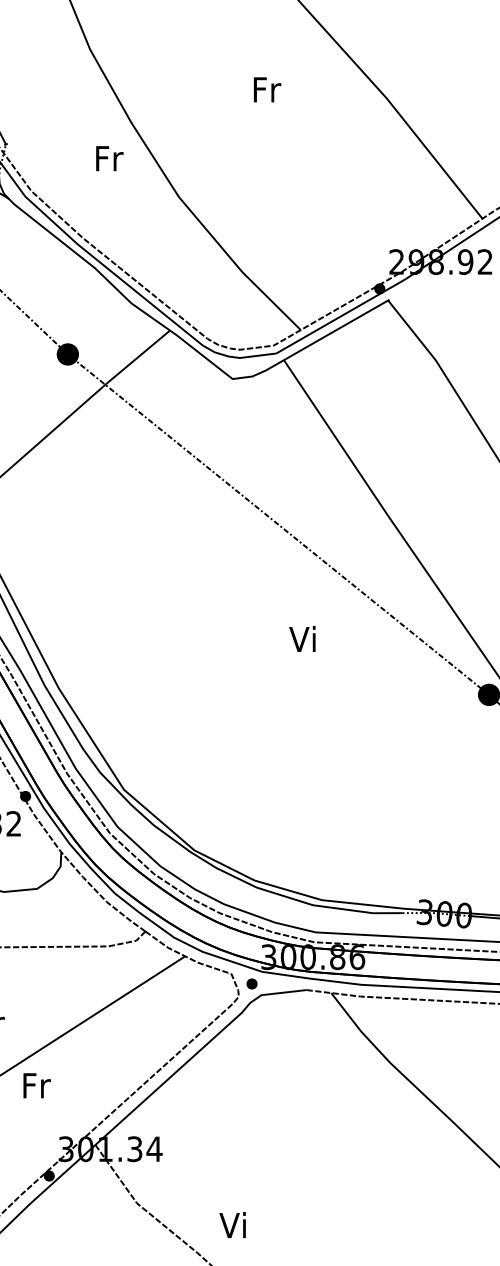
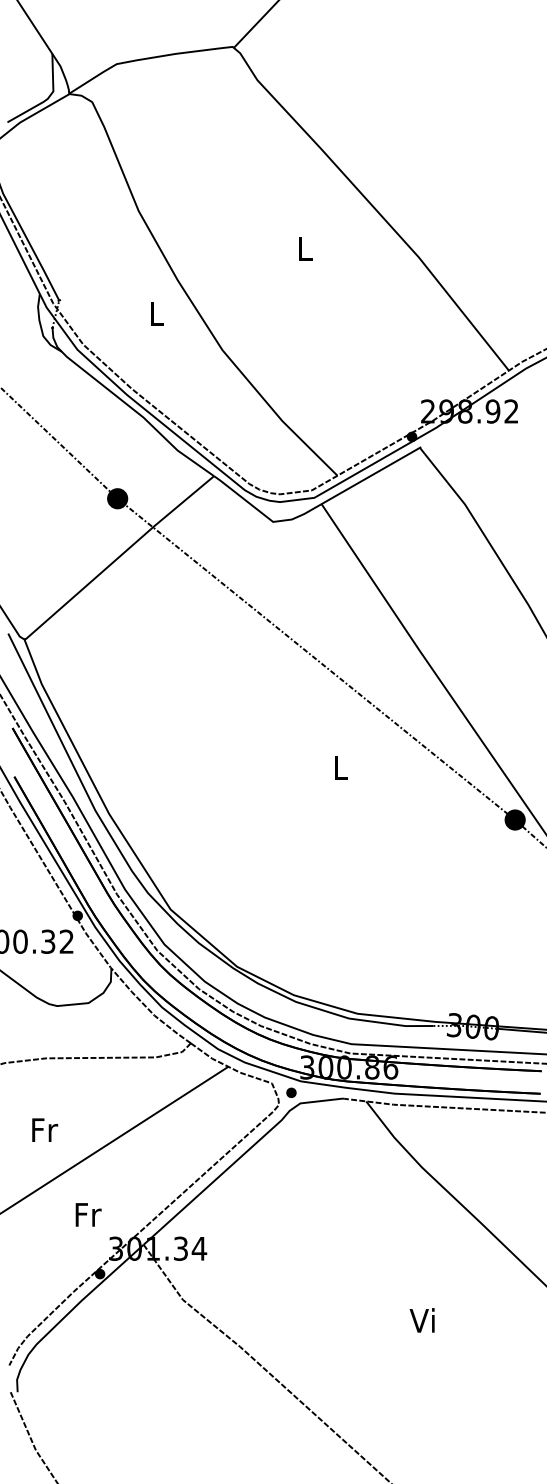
text: (267, 89) -> (306, 248), Fr -> L
text: (110, 158) -> (157, 313), Fr -> L
text: (301, 639) -> (338, 767), Vi -> L
text: (36, 1085) -> (88, 1214), moved
text: (231, 1225) -> (421, 1320), moved

